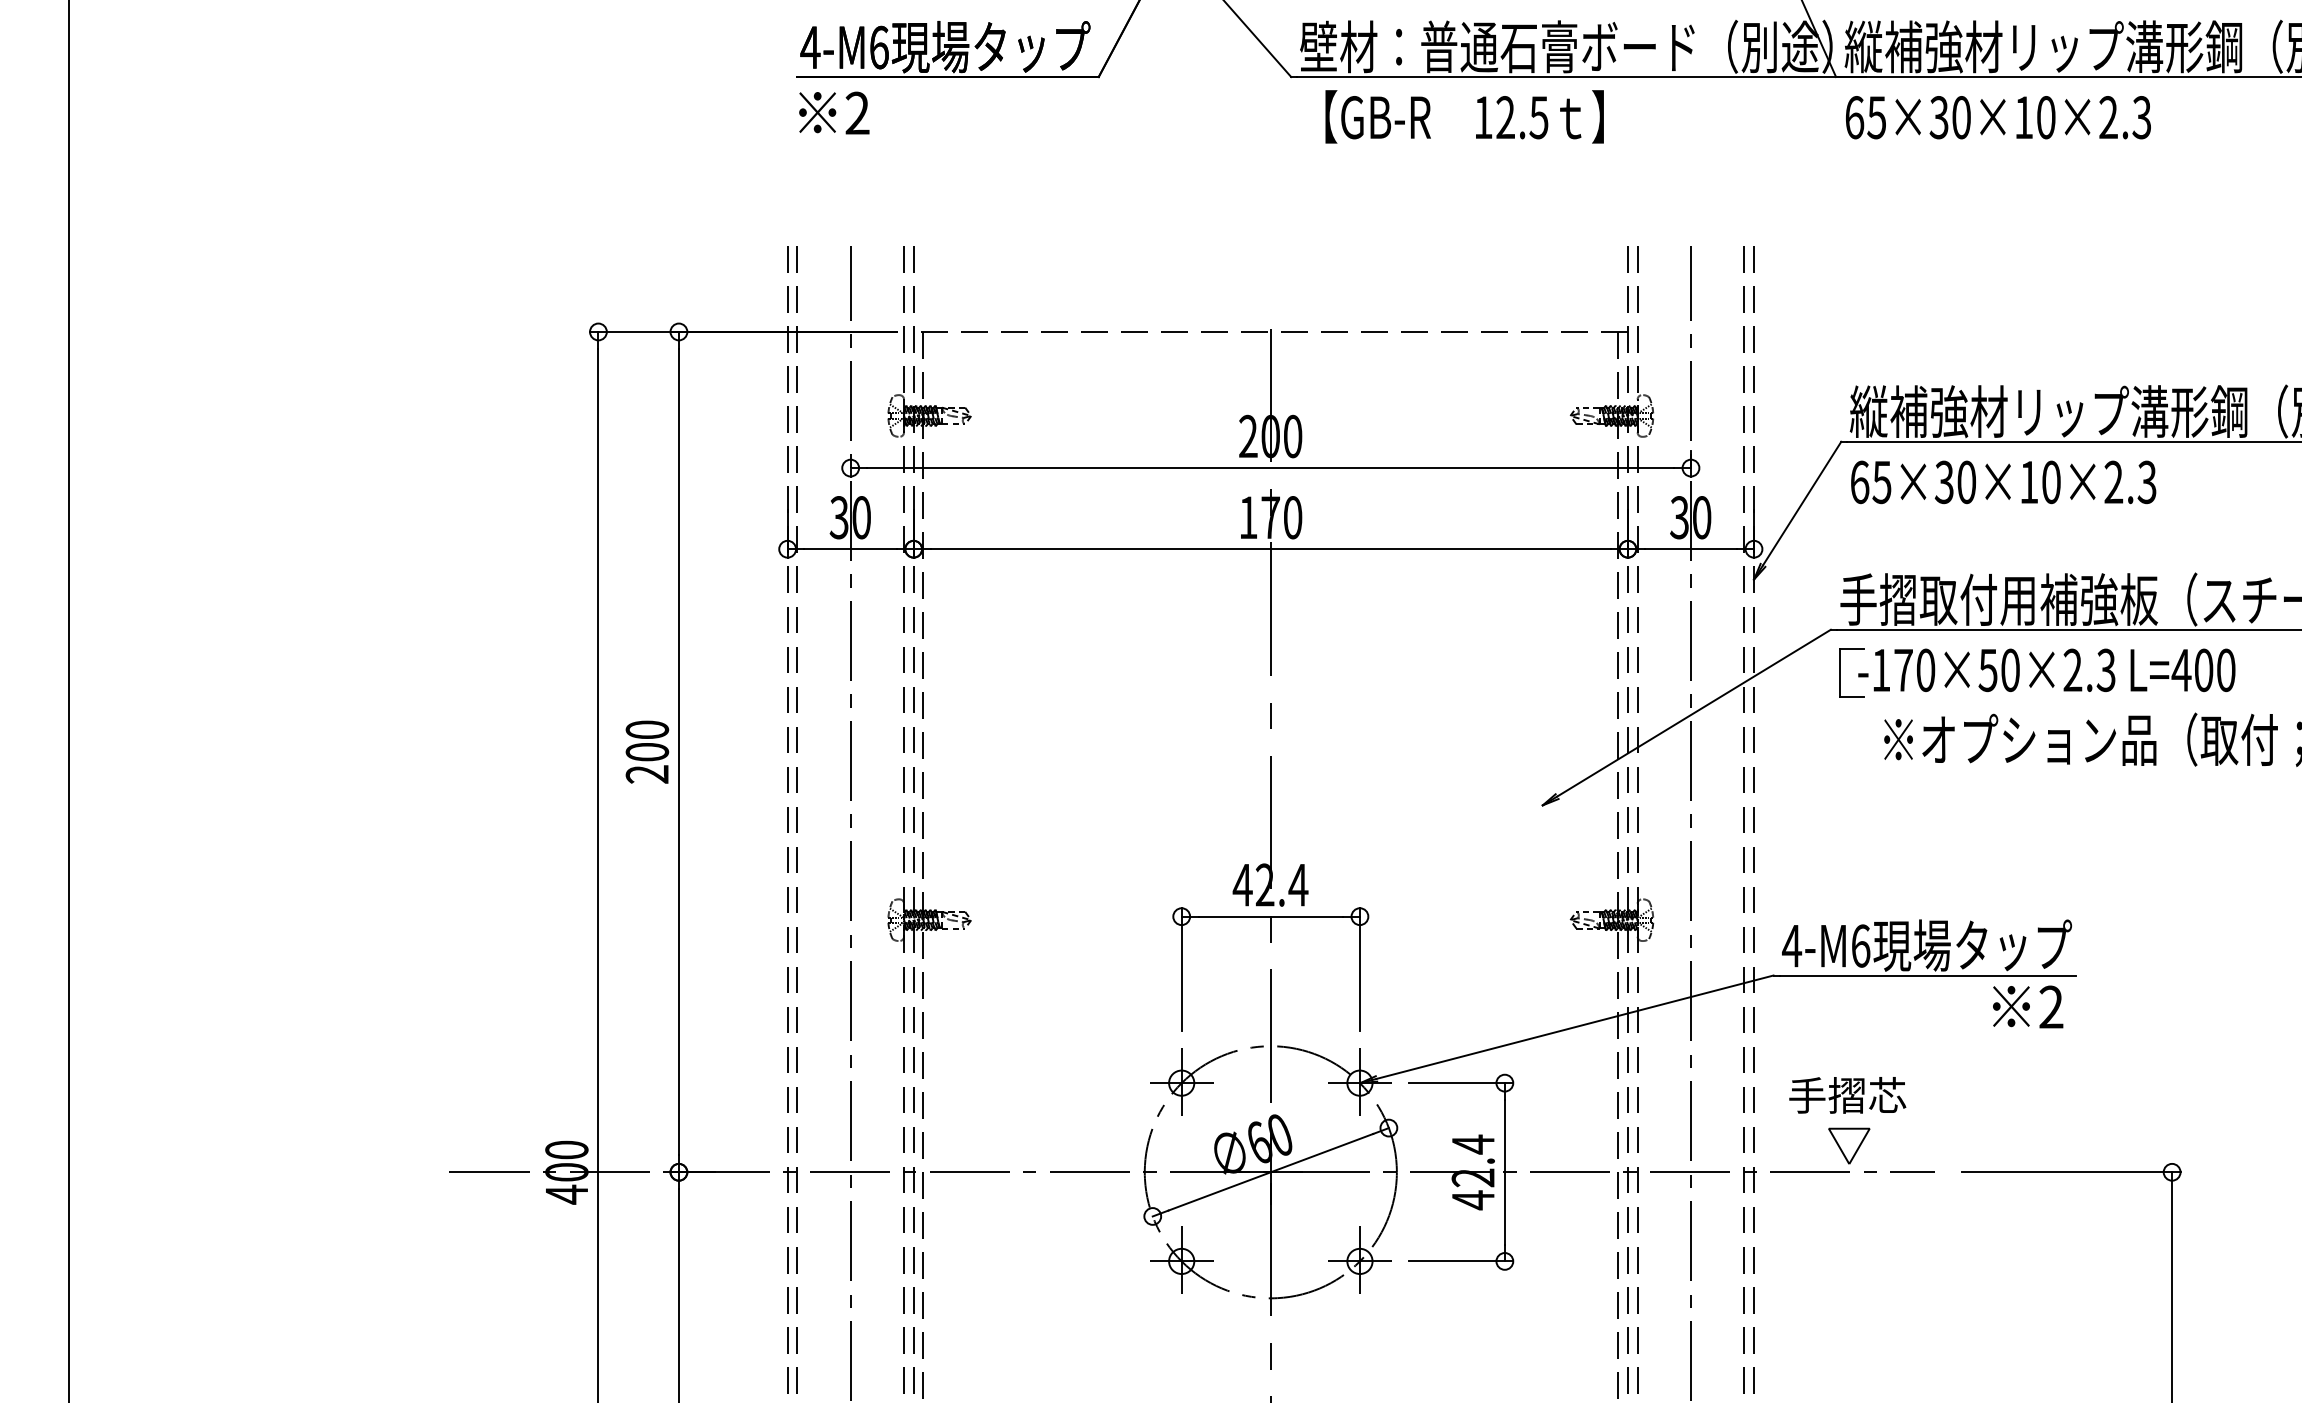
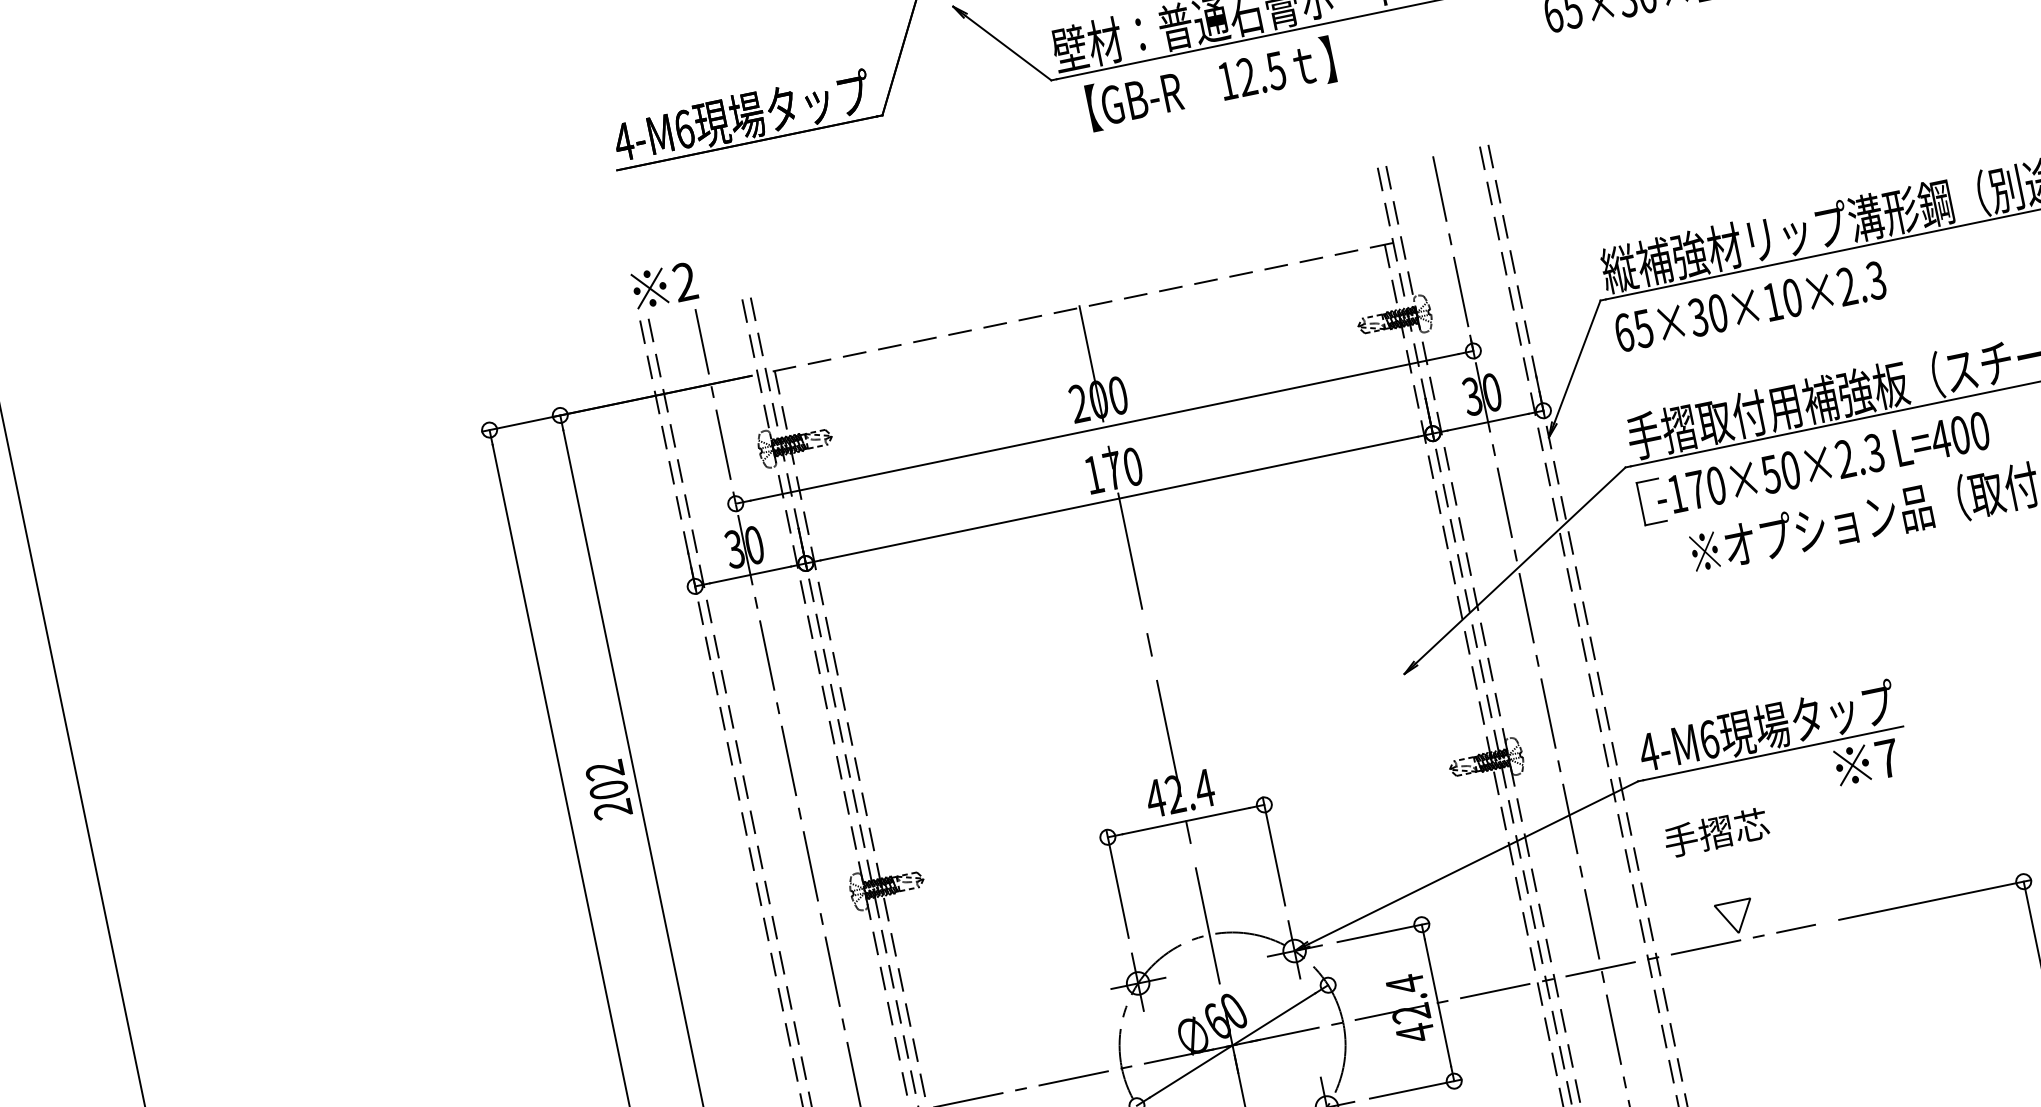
text: (834, 112) -> (664, 285), moved
text: (647, 729) -> (604, 770), 200 -> 202
text: (2051, 1006) -> (1887, 758), 2 -> 7
text: (1847, 1095) -> (1716, 832), moved

